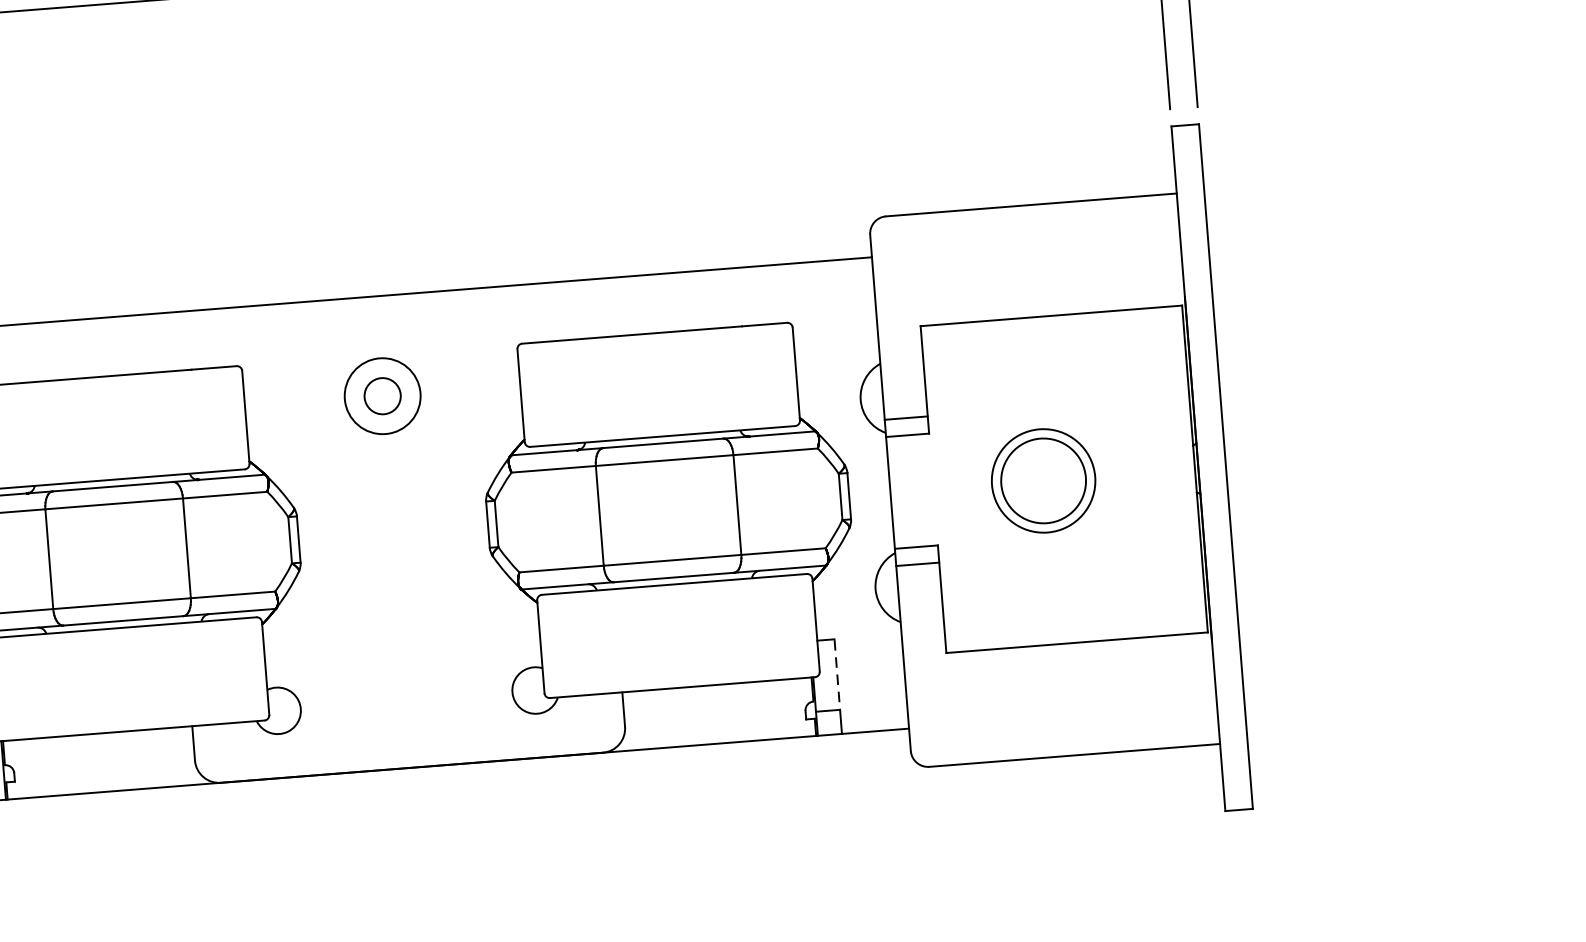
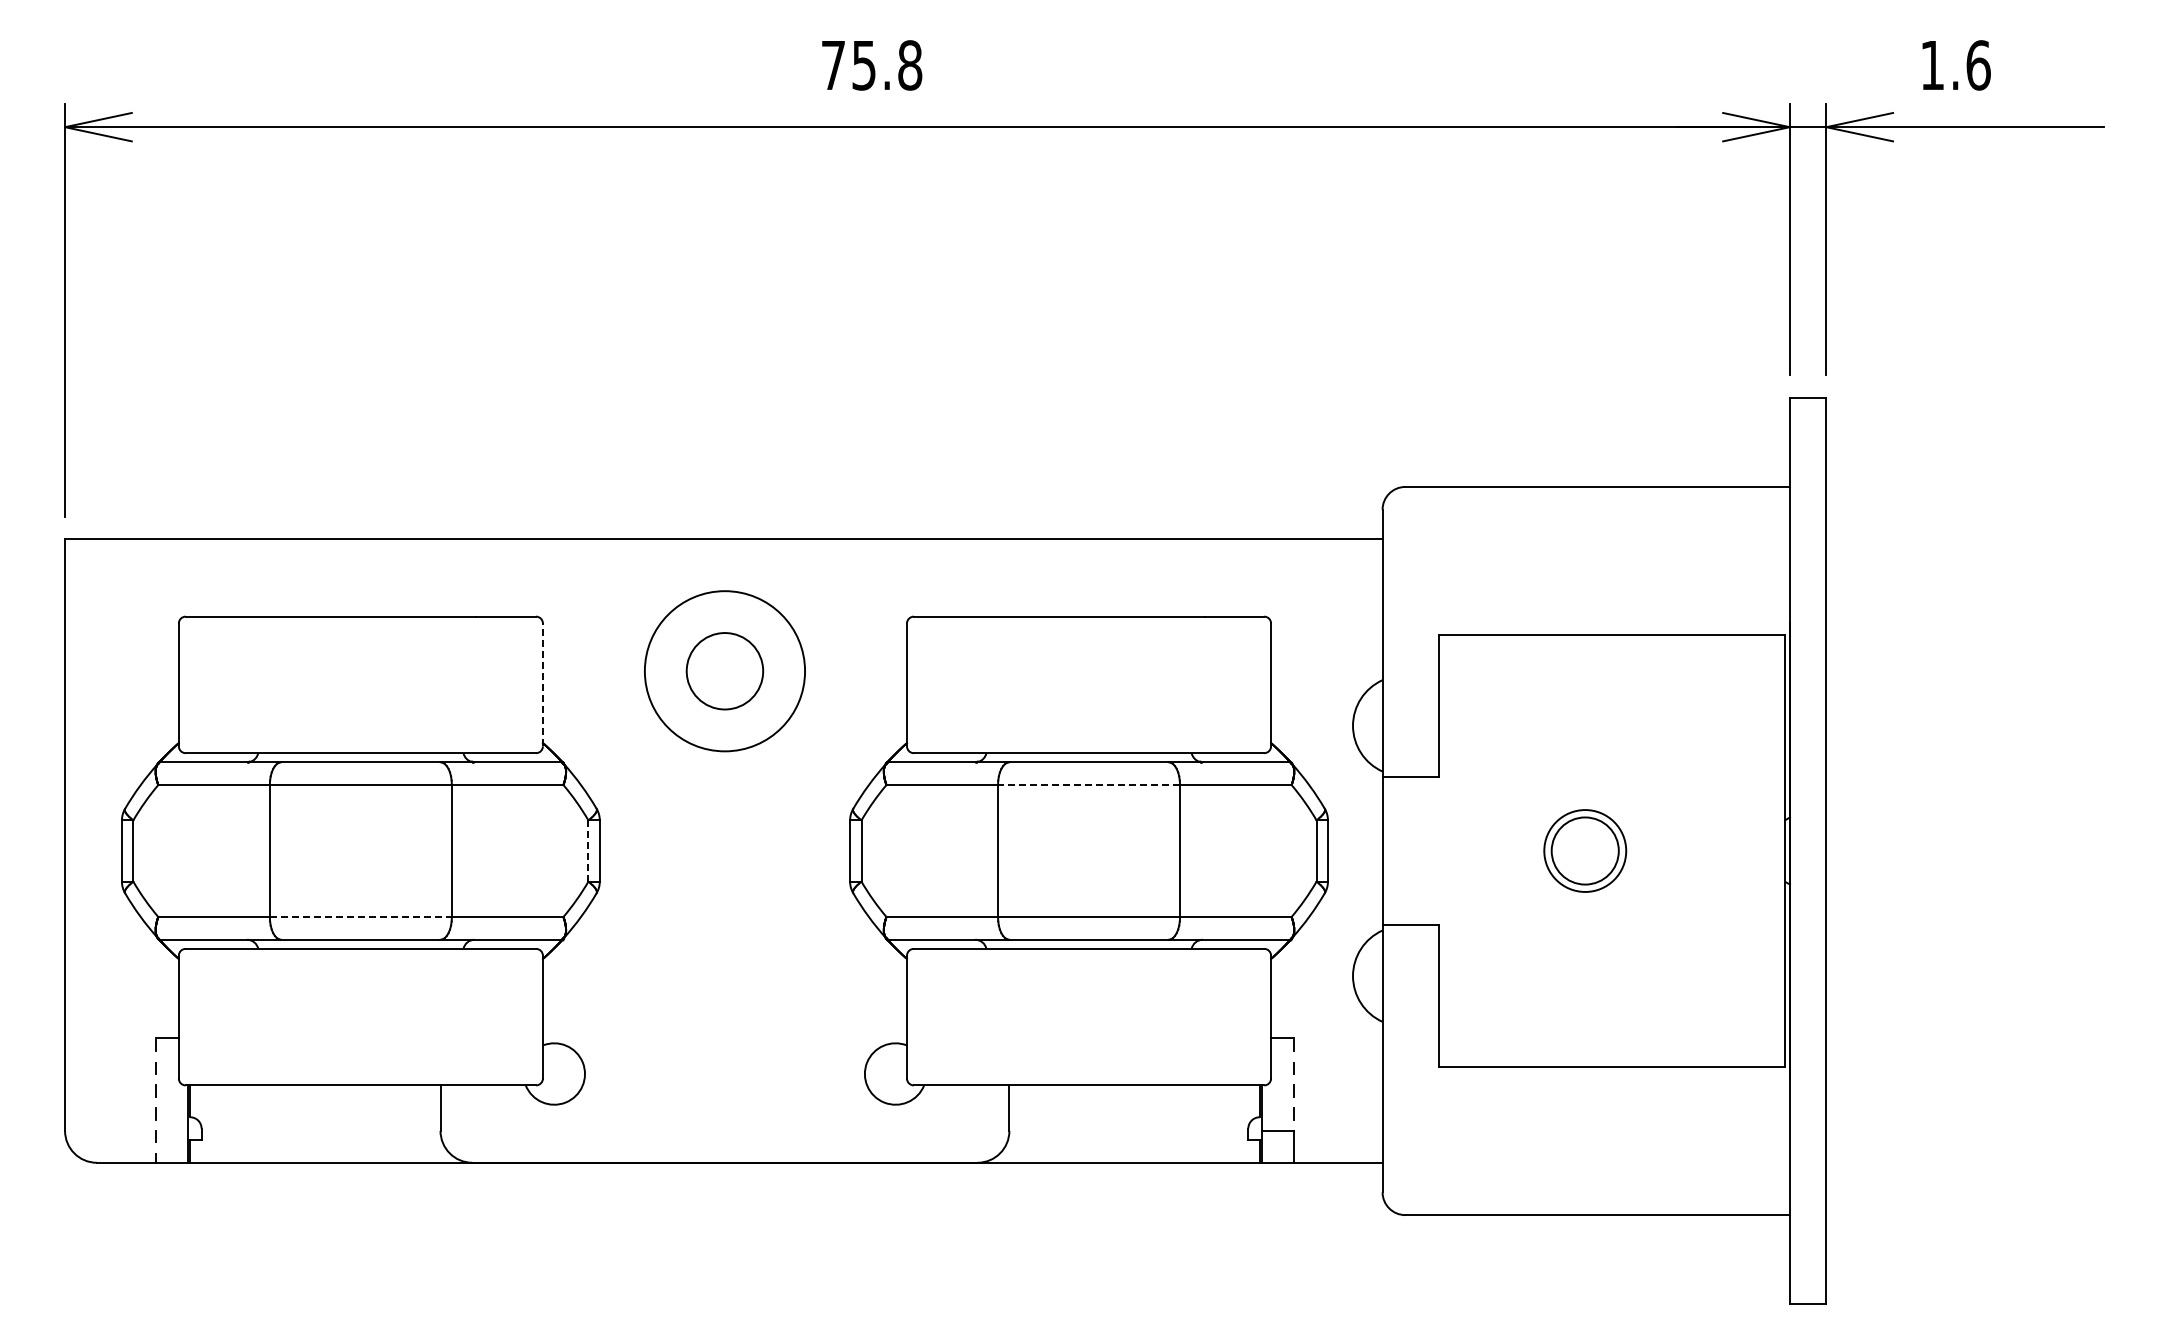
circle: (382, 396) -> (724, 671), size x1.6
circle: (382, 396) -> (724, 671), size x1.6
line: (245, 417) -> (542, 684), solid -> dashed
line: (905, 418) -> (1410, 754), removed
line: (664, 460) -> (1088, 785), solid -> dashed
part: (1043, 480) -> (1585, 850), size x0.6
line: (290, 540) -> (588, 851), solid -> dashed
line: (917, 564) -> (1410, 947), removed
line: (122, 603) -> (361, 917), solid -> dashed

